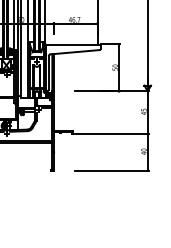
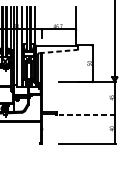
line: (75, 52) -> (58, 51), solid -> dashed
line: (112, 133) -> (87, 114), solid -> dashed

